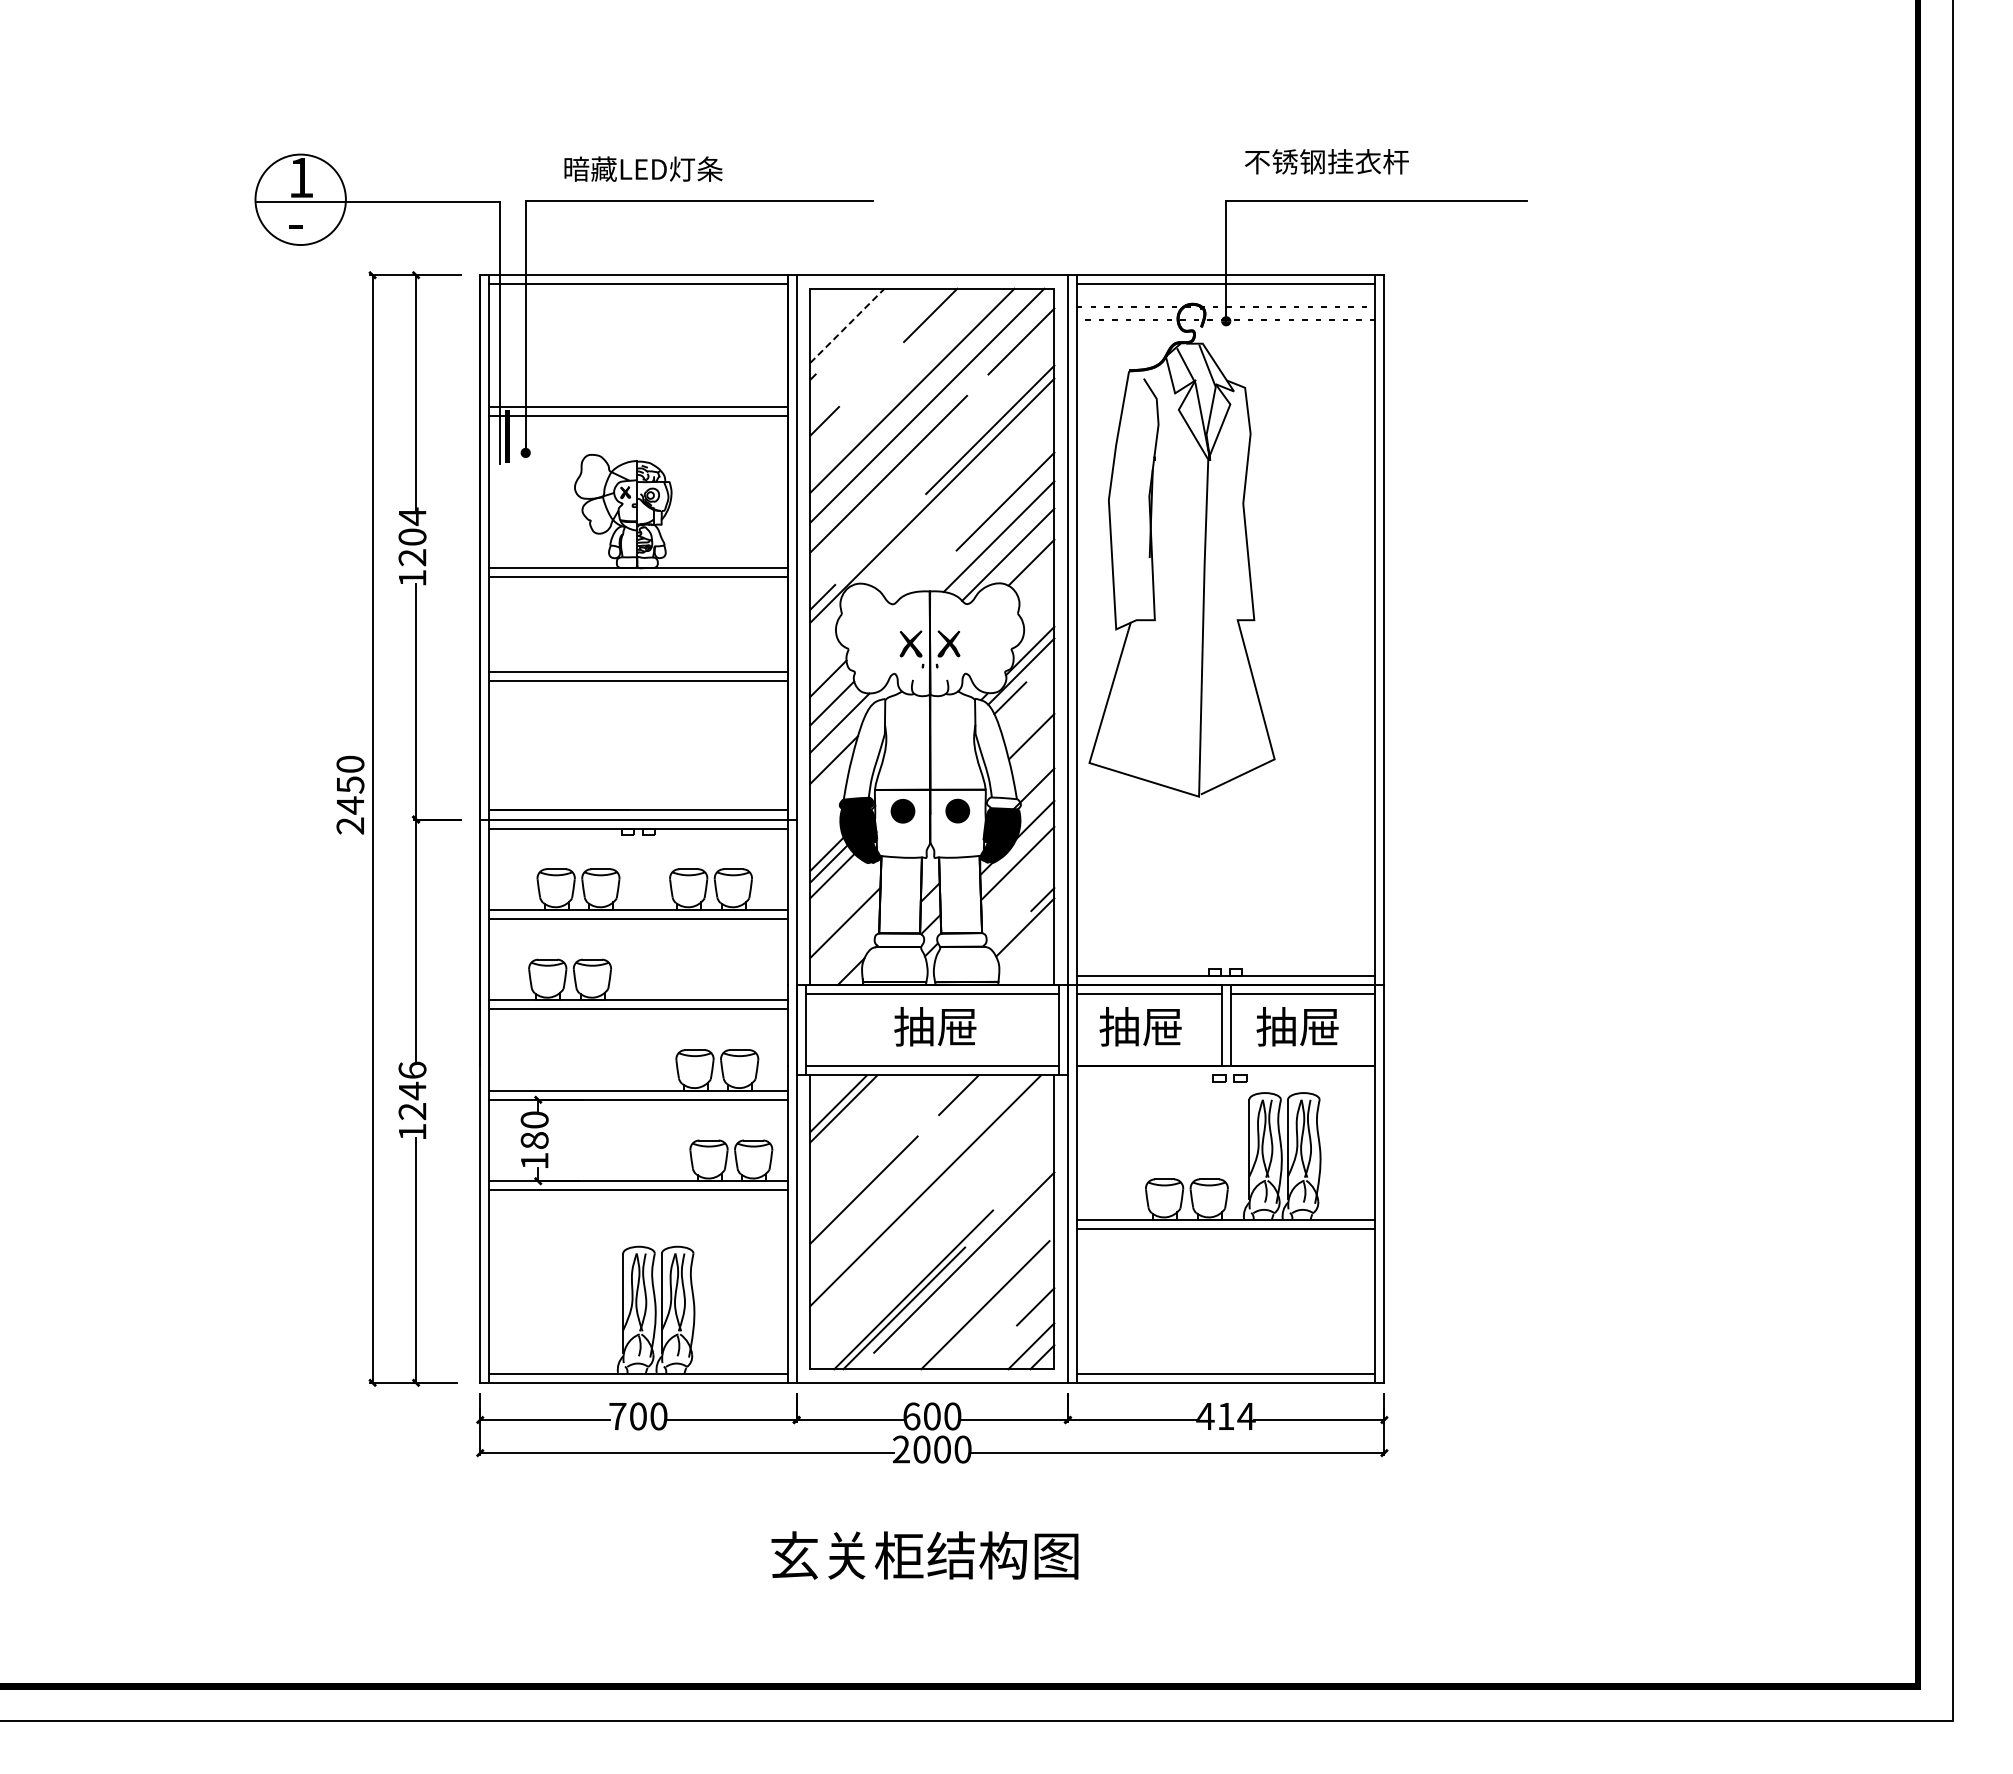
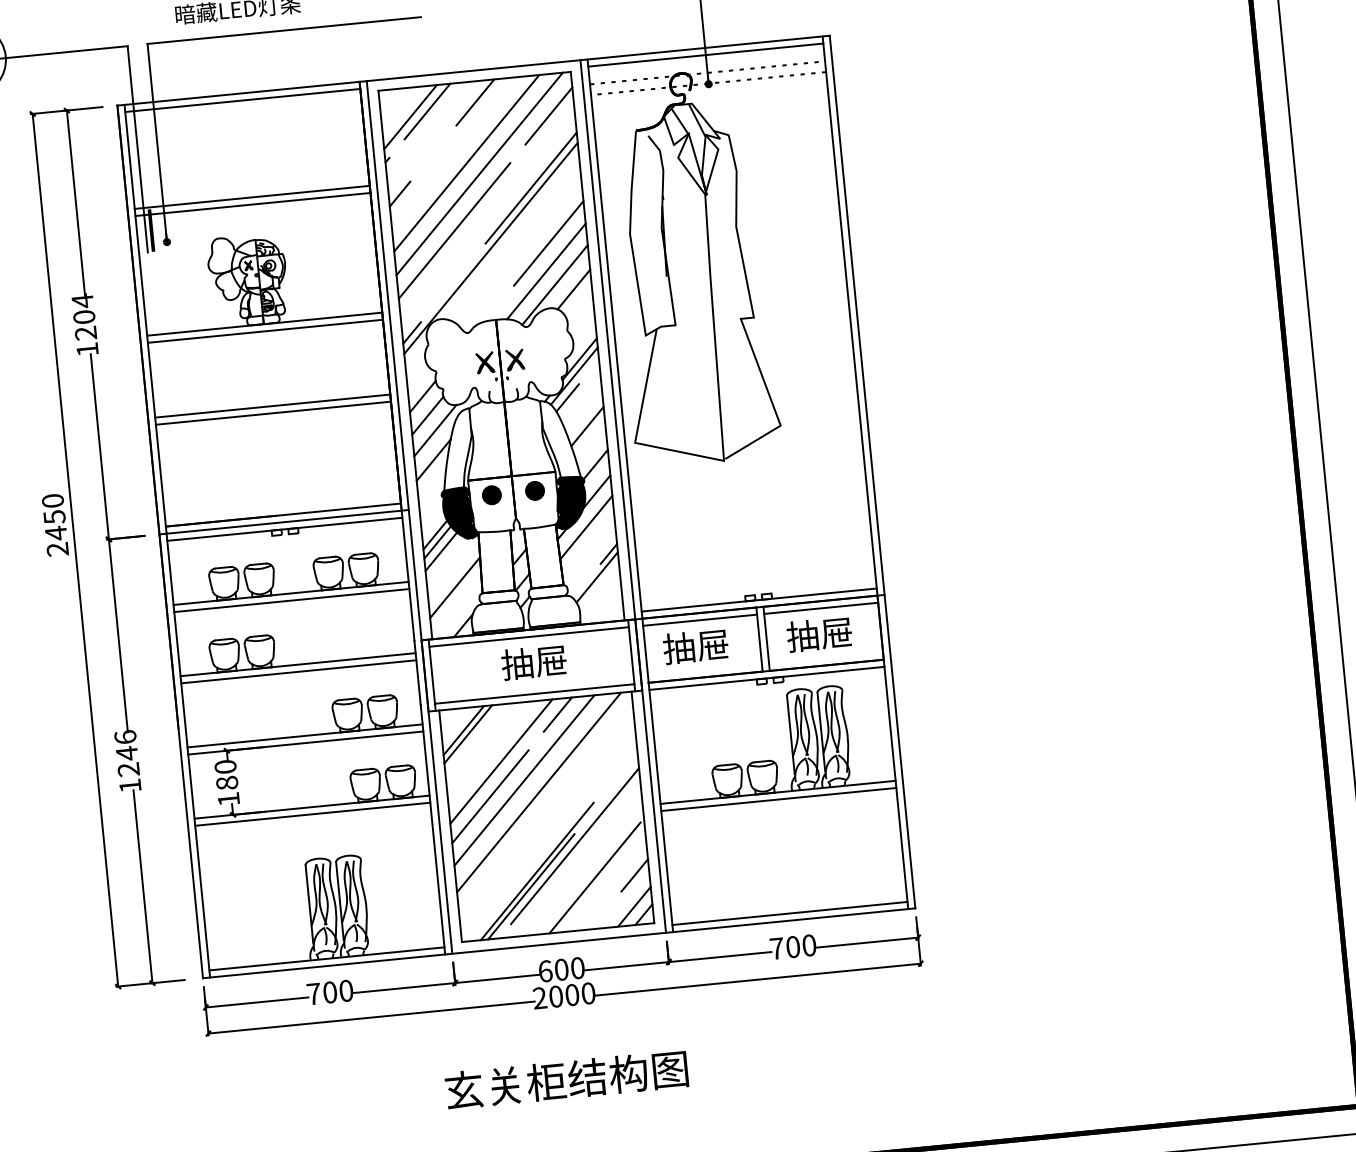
line: (869, 320) -> (427, 111), added
line: (847, 325) -> (410, 116), dashed -> solid
fill: (1003, 803) -> (570, 481), added
line: (1226, 1075) -> (767, 678), added
line: (882, 1147) -> (501, 761), added
line: (908, 1173) -> (524, 780), added
text: (1225, 1416) -> (792, 947), 414 -> 700

